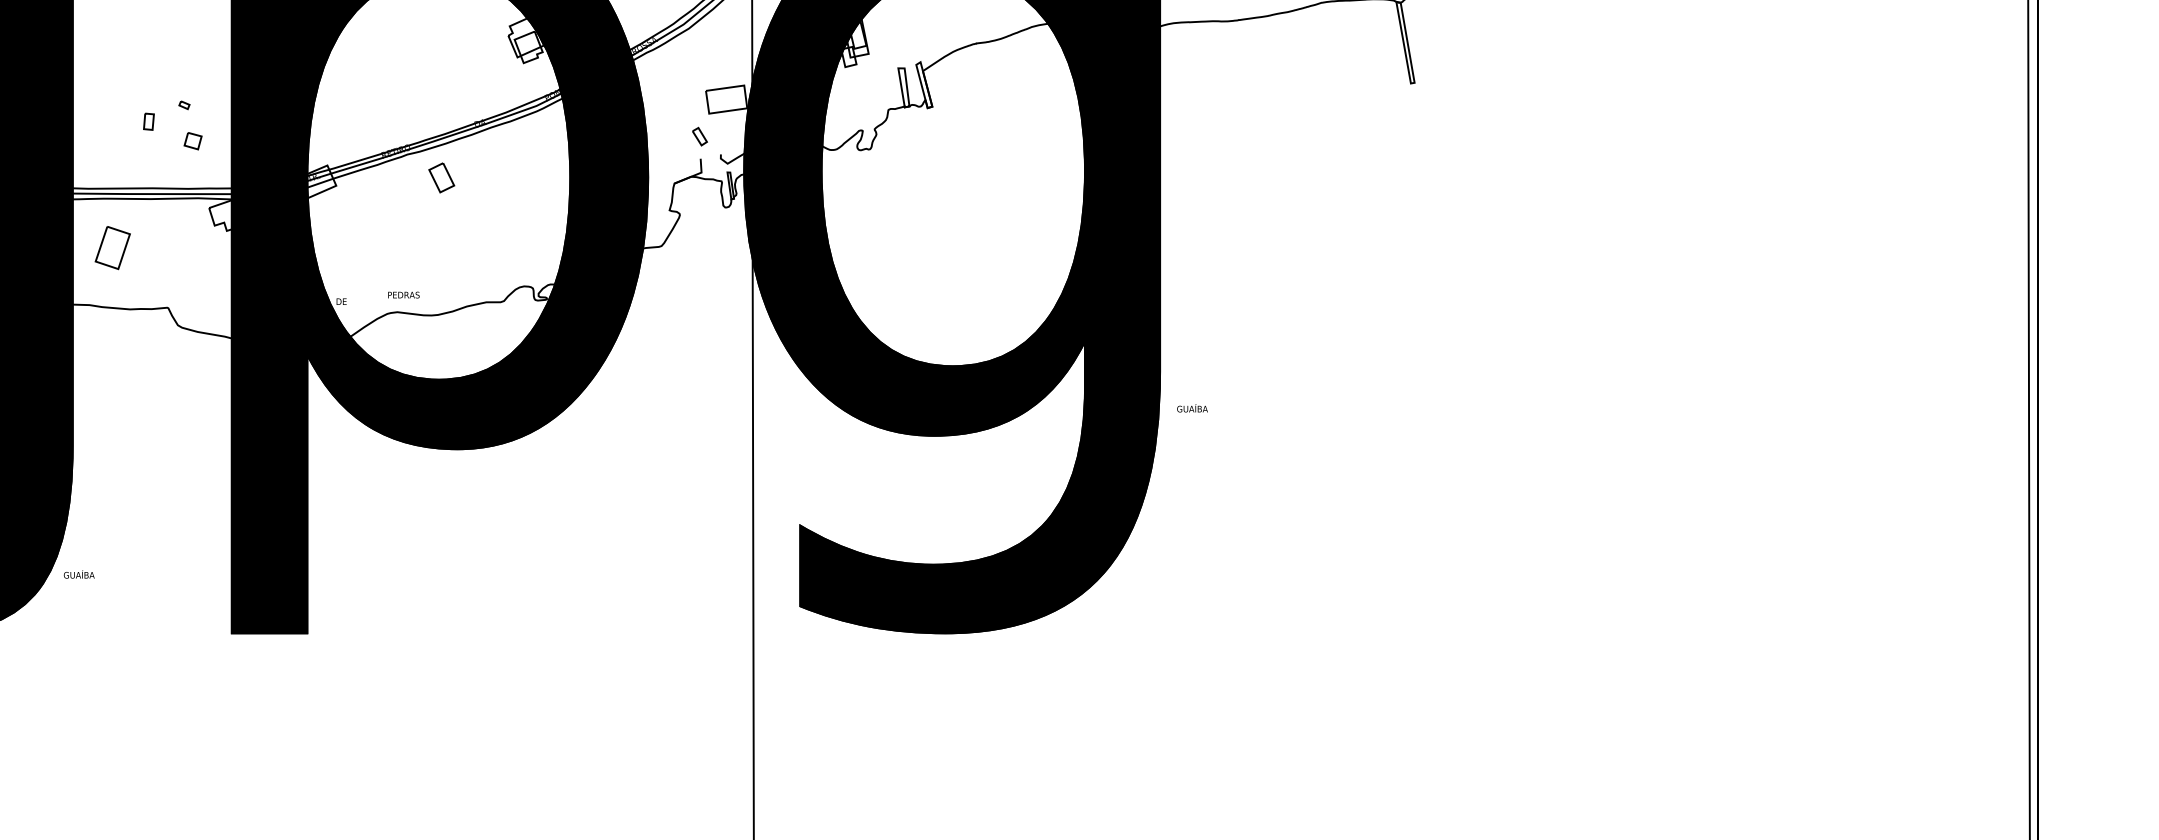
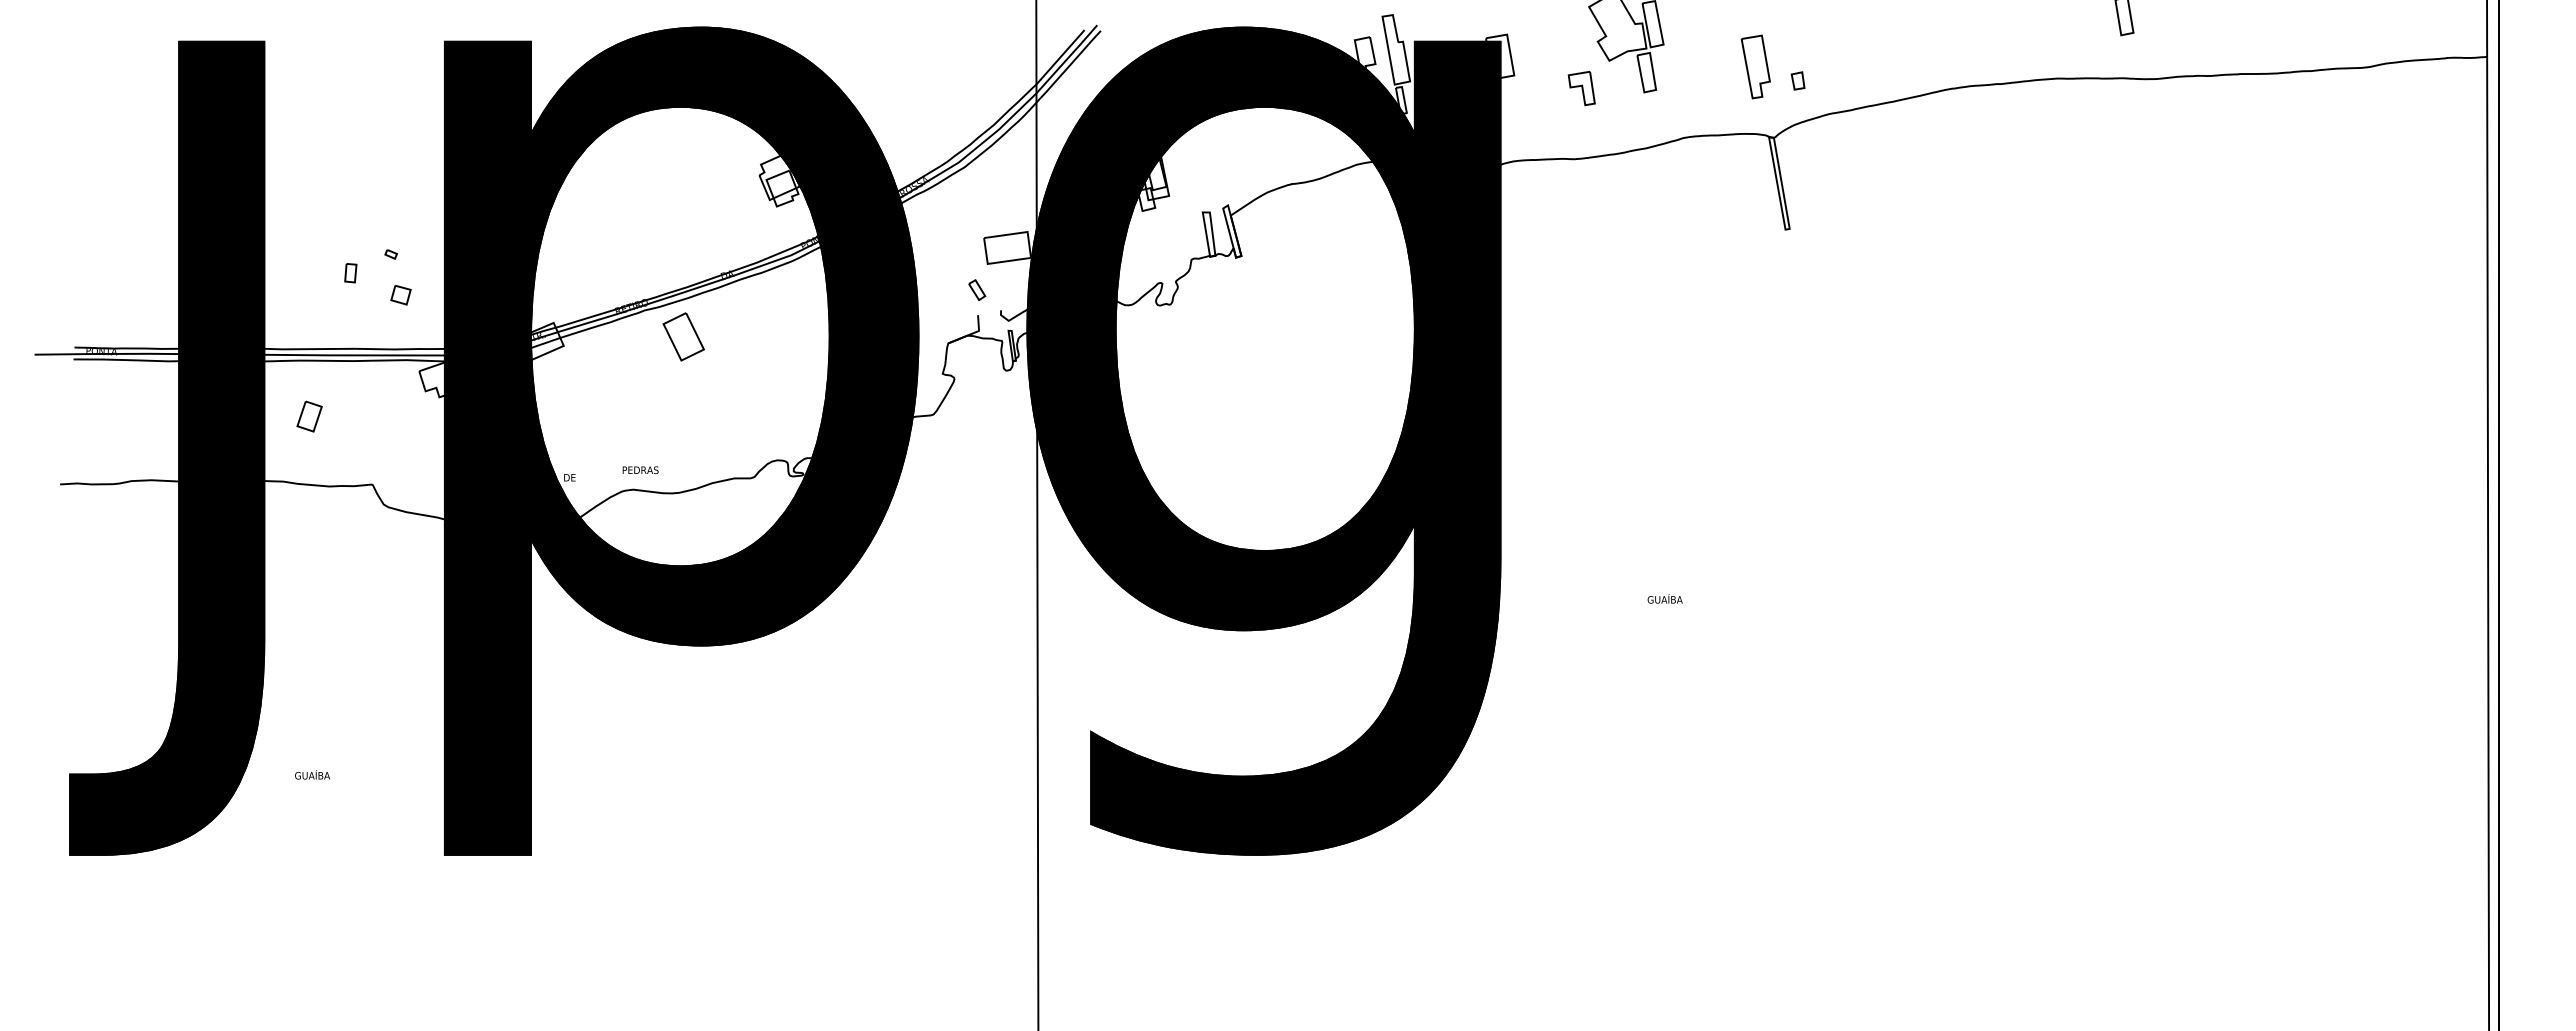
part: (441, 177) -> (683, 336), size x1.43
part: (112, 247) -> (309, 416), size x0.62
text: (1191, 407) -> (1664, 598), moved
text: (79, 574) -> (312, 774), moved

